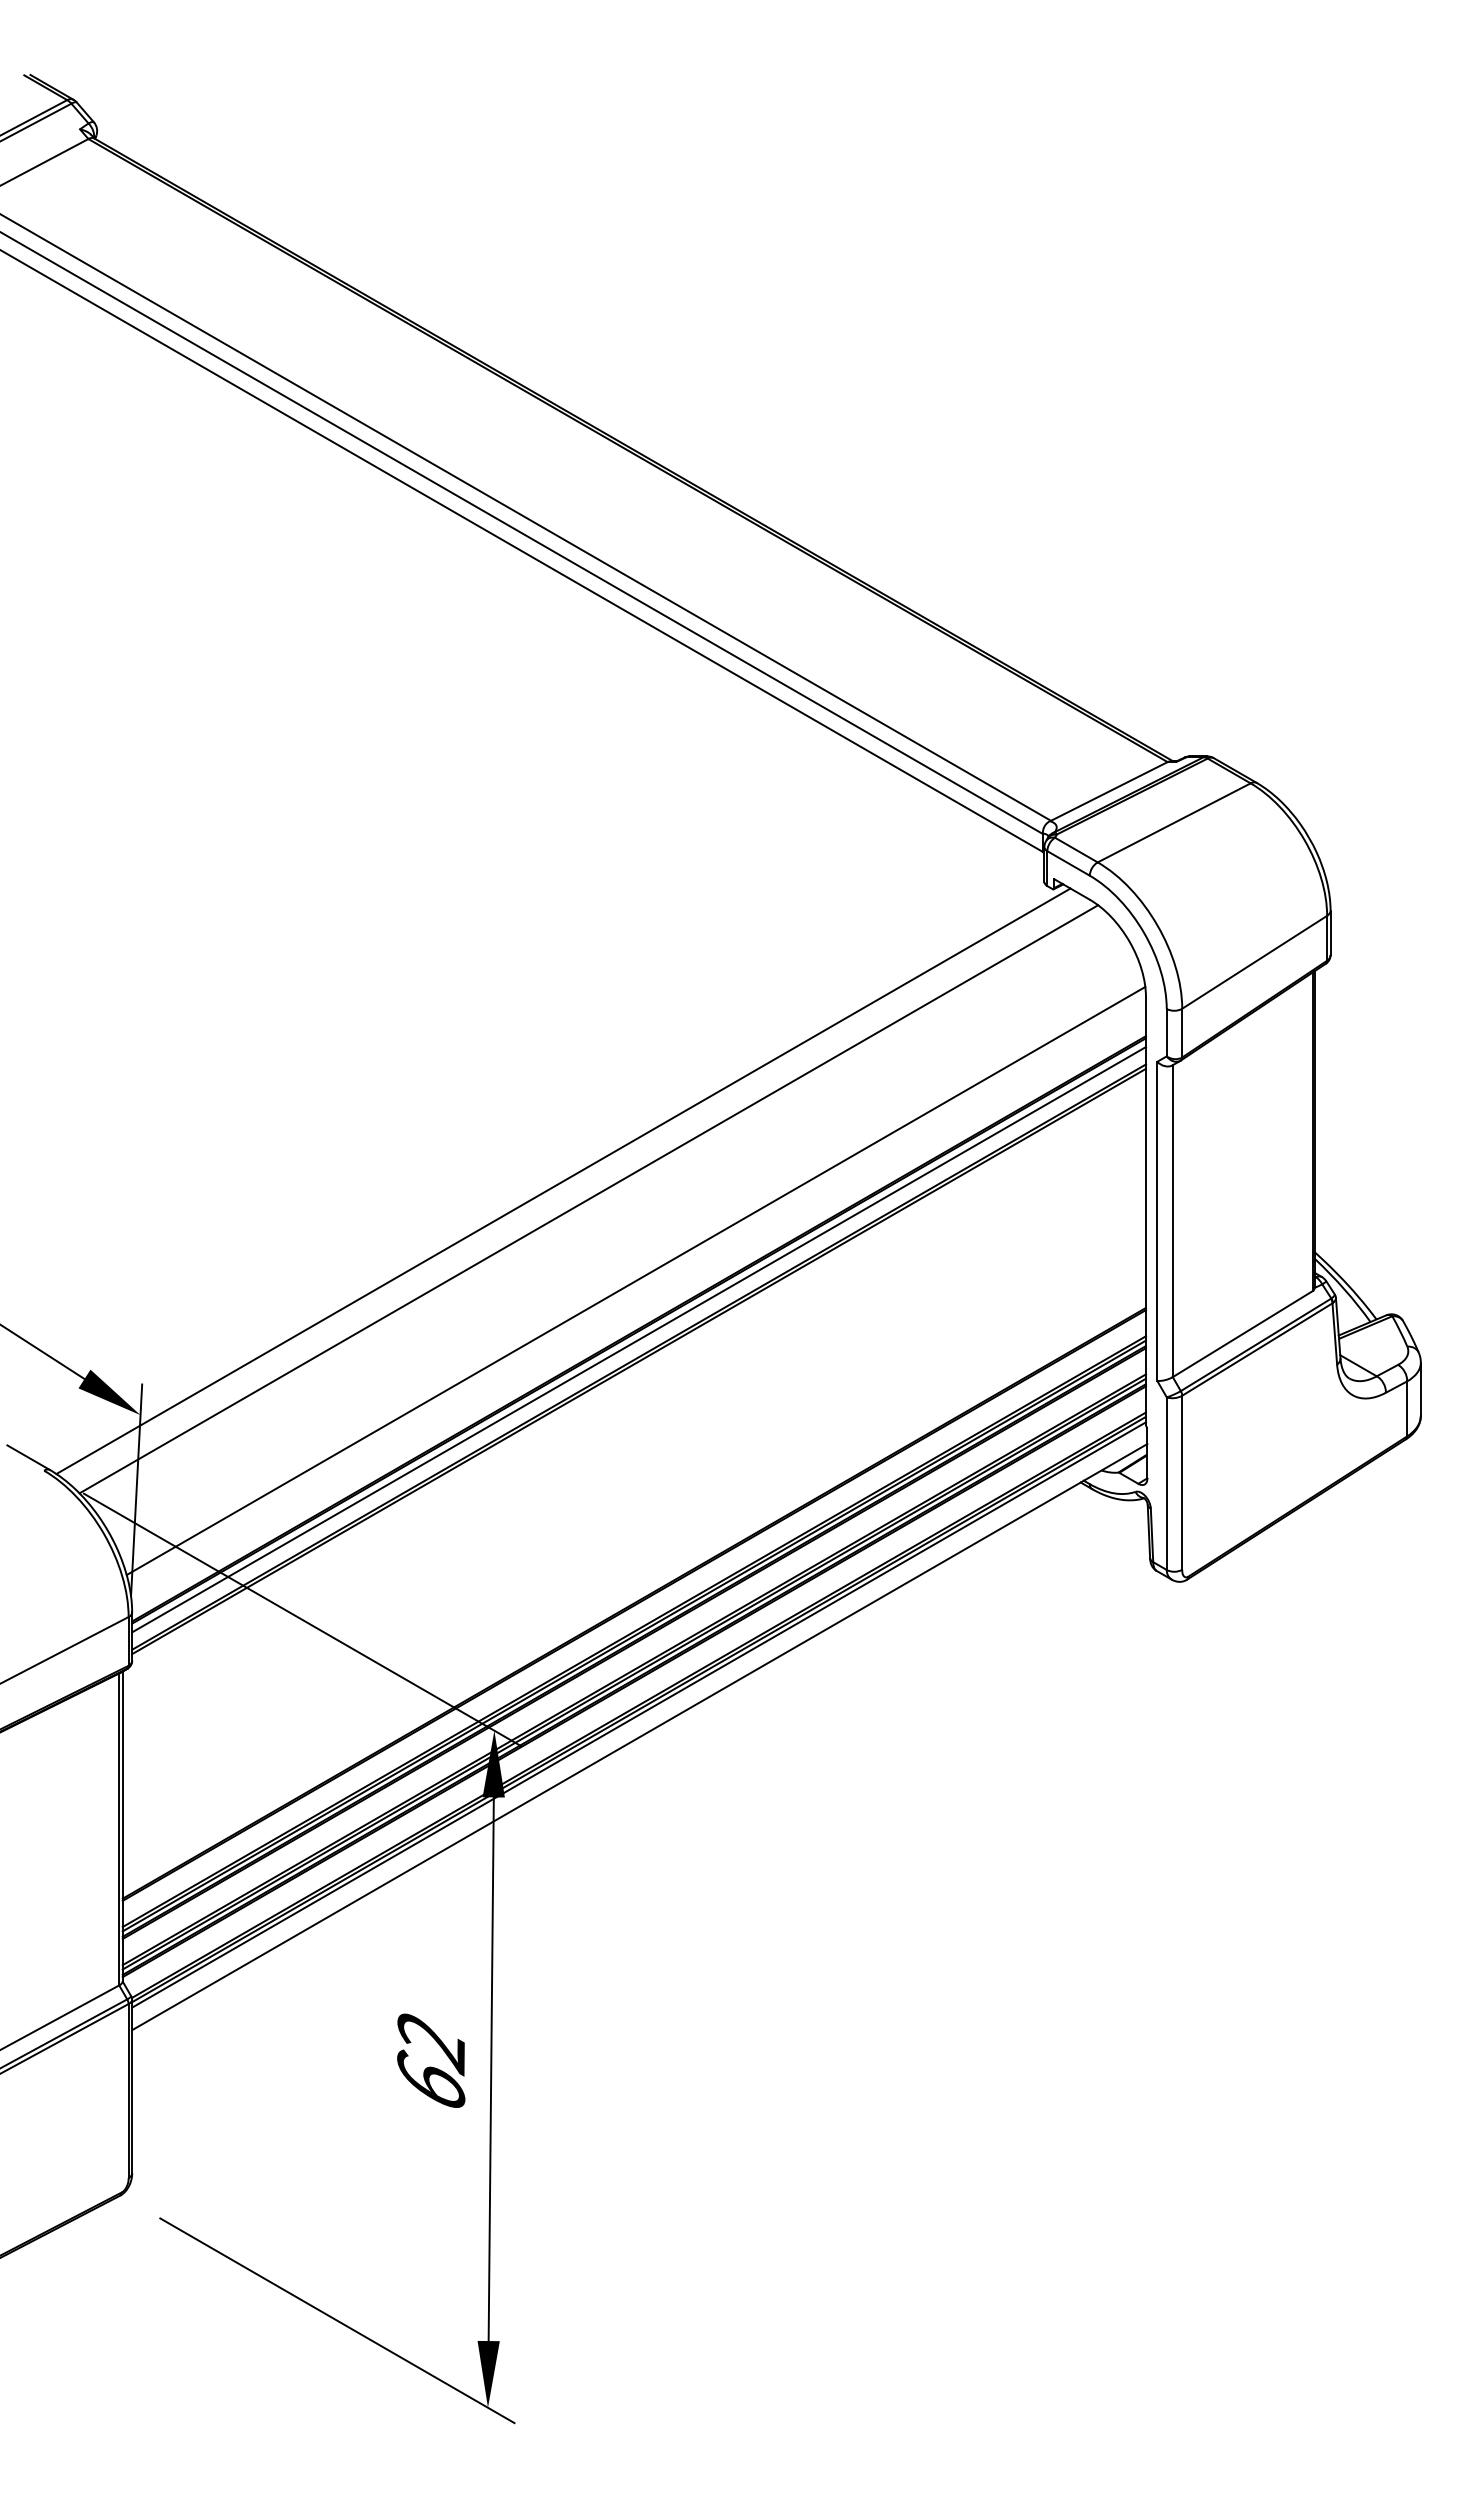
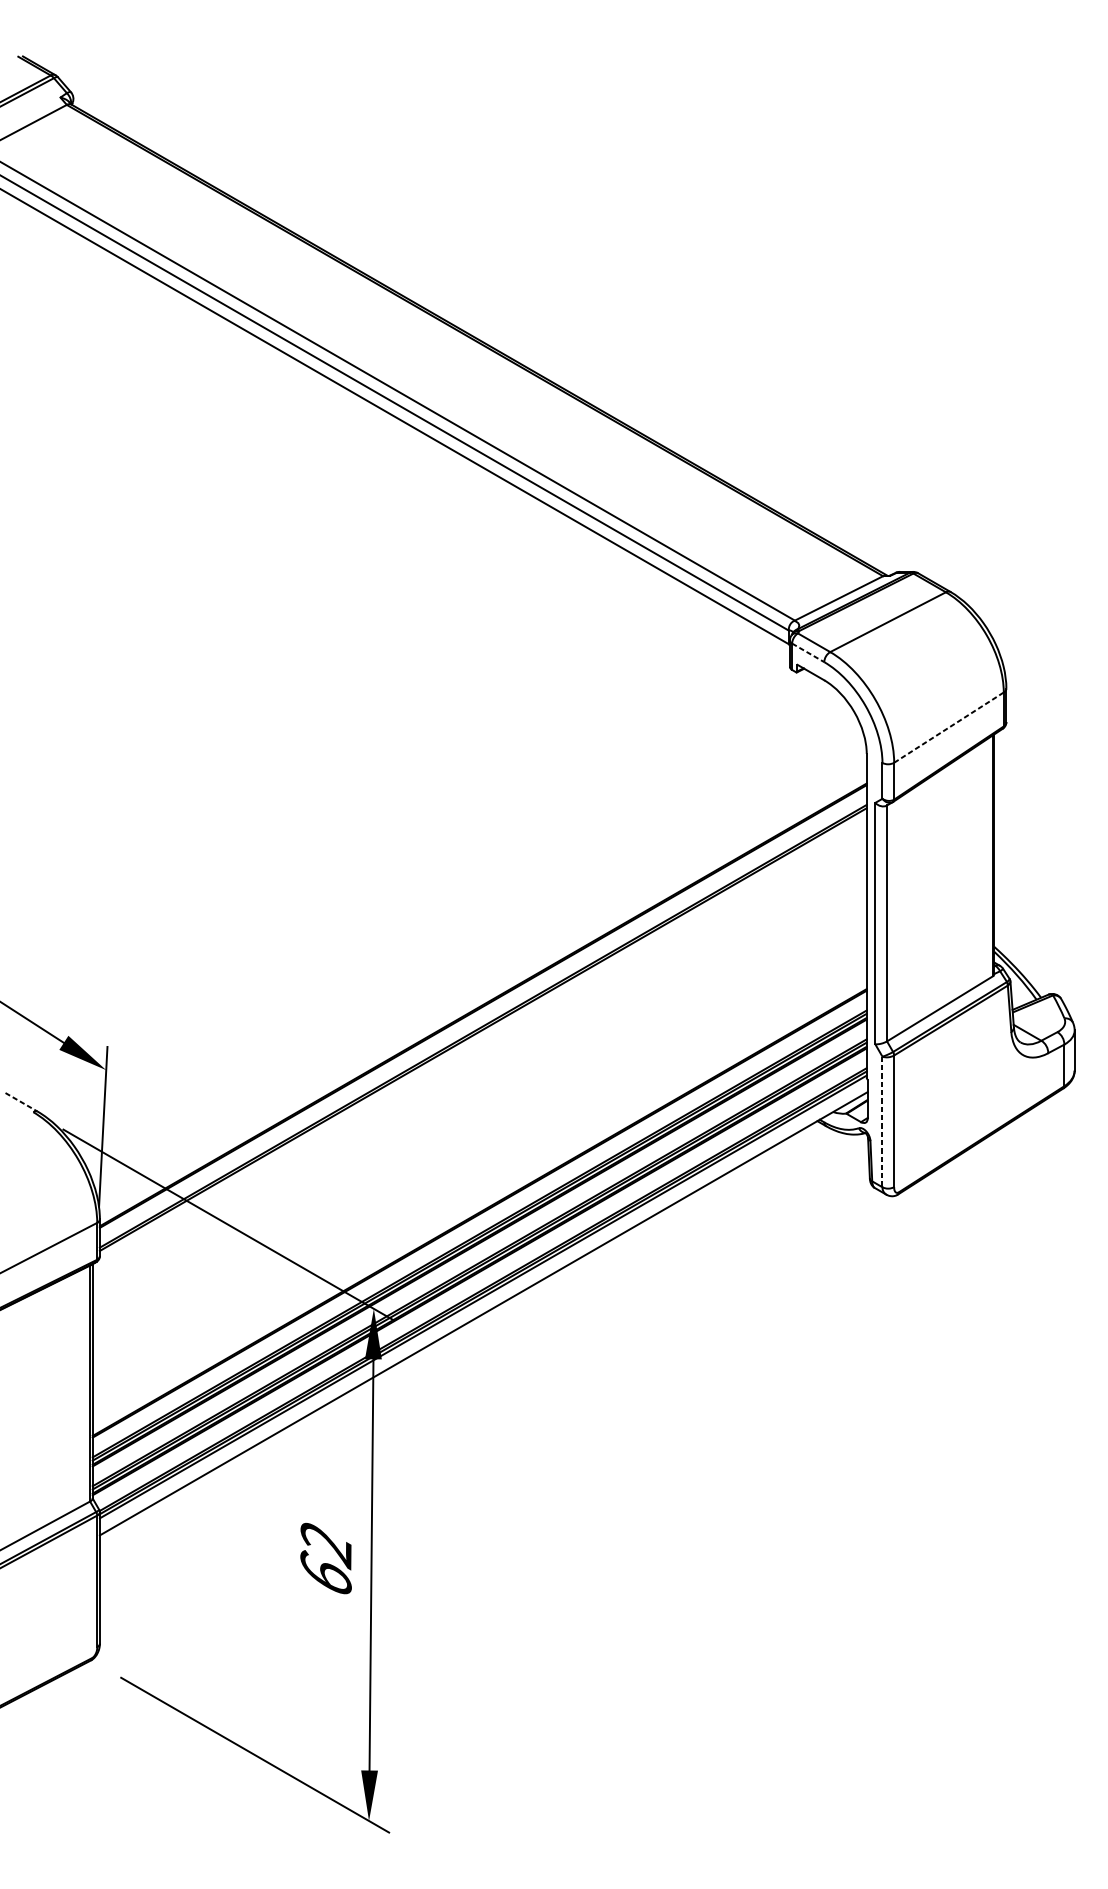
line: (1068, 863) -> (808, 652), solid -> dashed
line: (1255, 962) -> (949, 727), solid -> dashed
line: (563, 1181) -> (426, 893), removed
line: (588, 1199) -> (445, 907), removed
line: (635, 1280) -> (480, 968), removed
line: (638, 1339) -> (482, 1012), removed
line: (28, 1457) -> (21, 1102), solid -> dashed
line: (1166, 1484) -> (882, 1122), solid -> dashed

